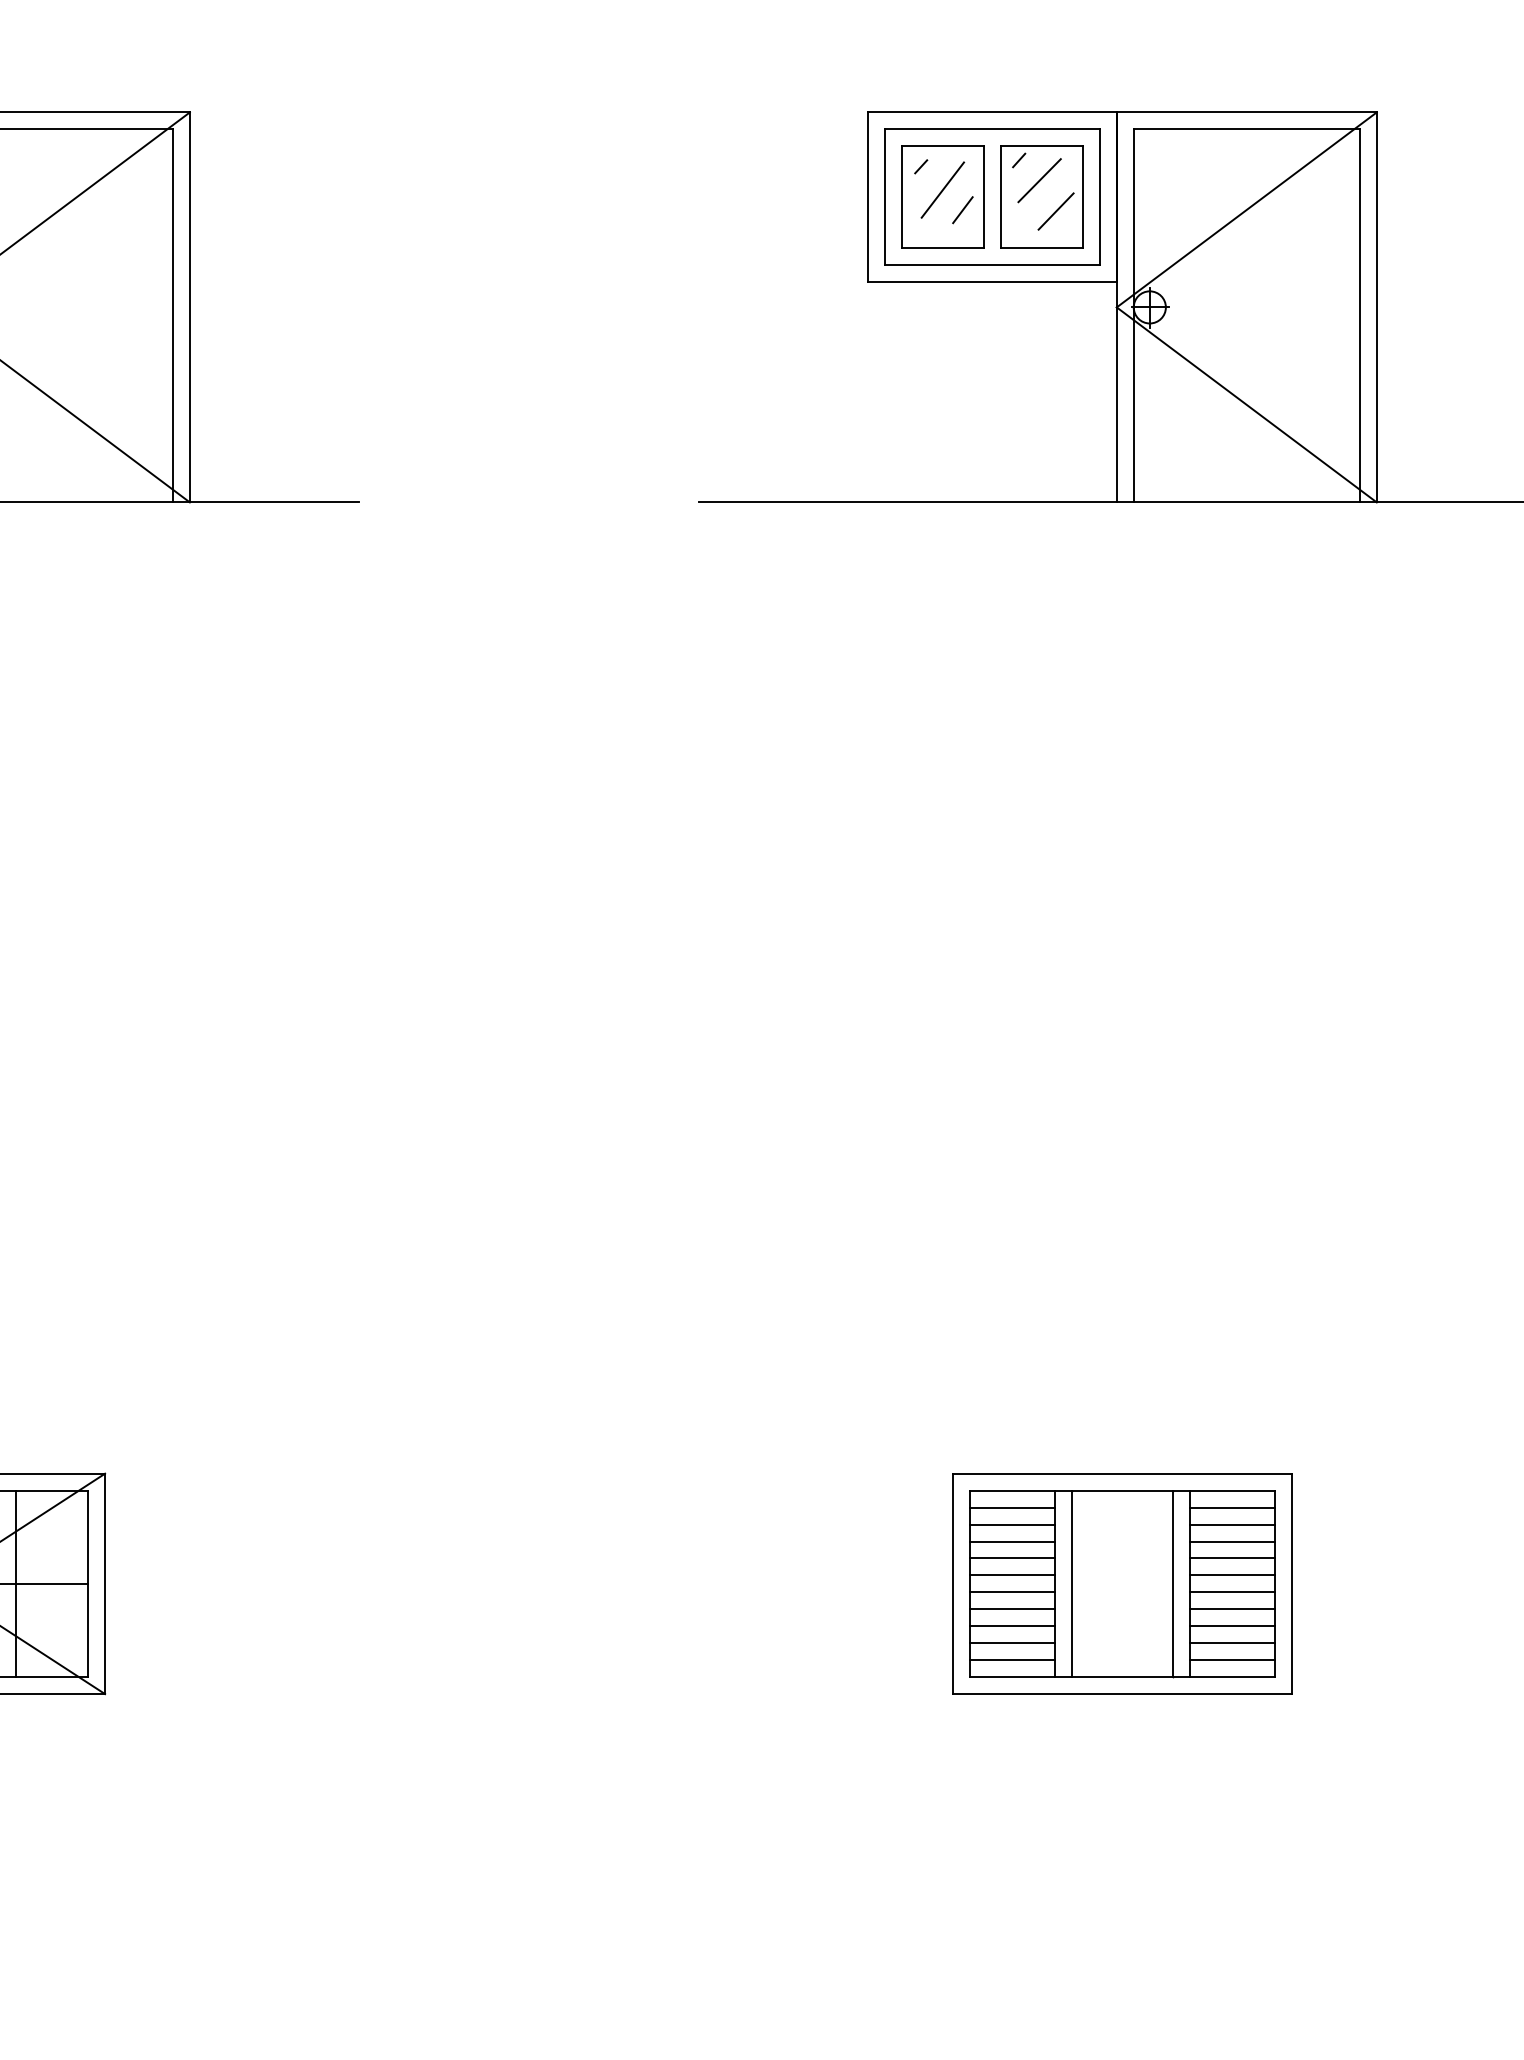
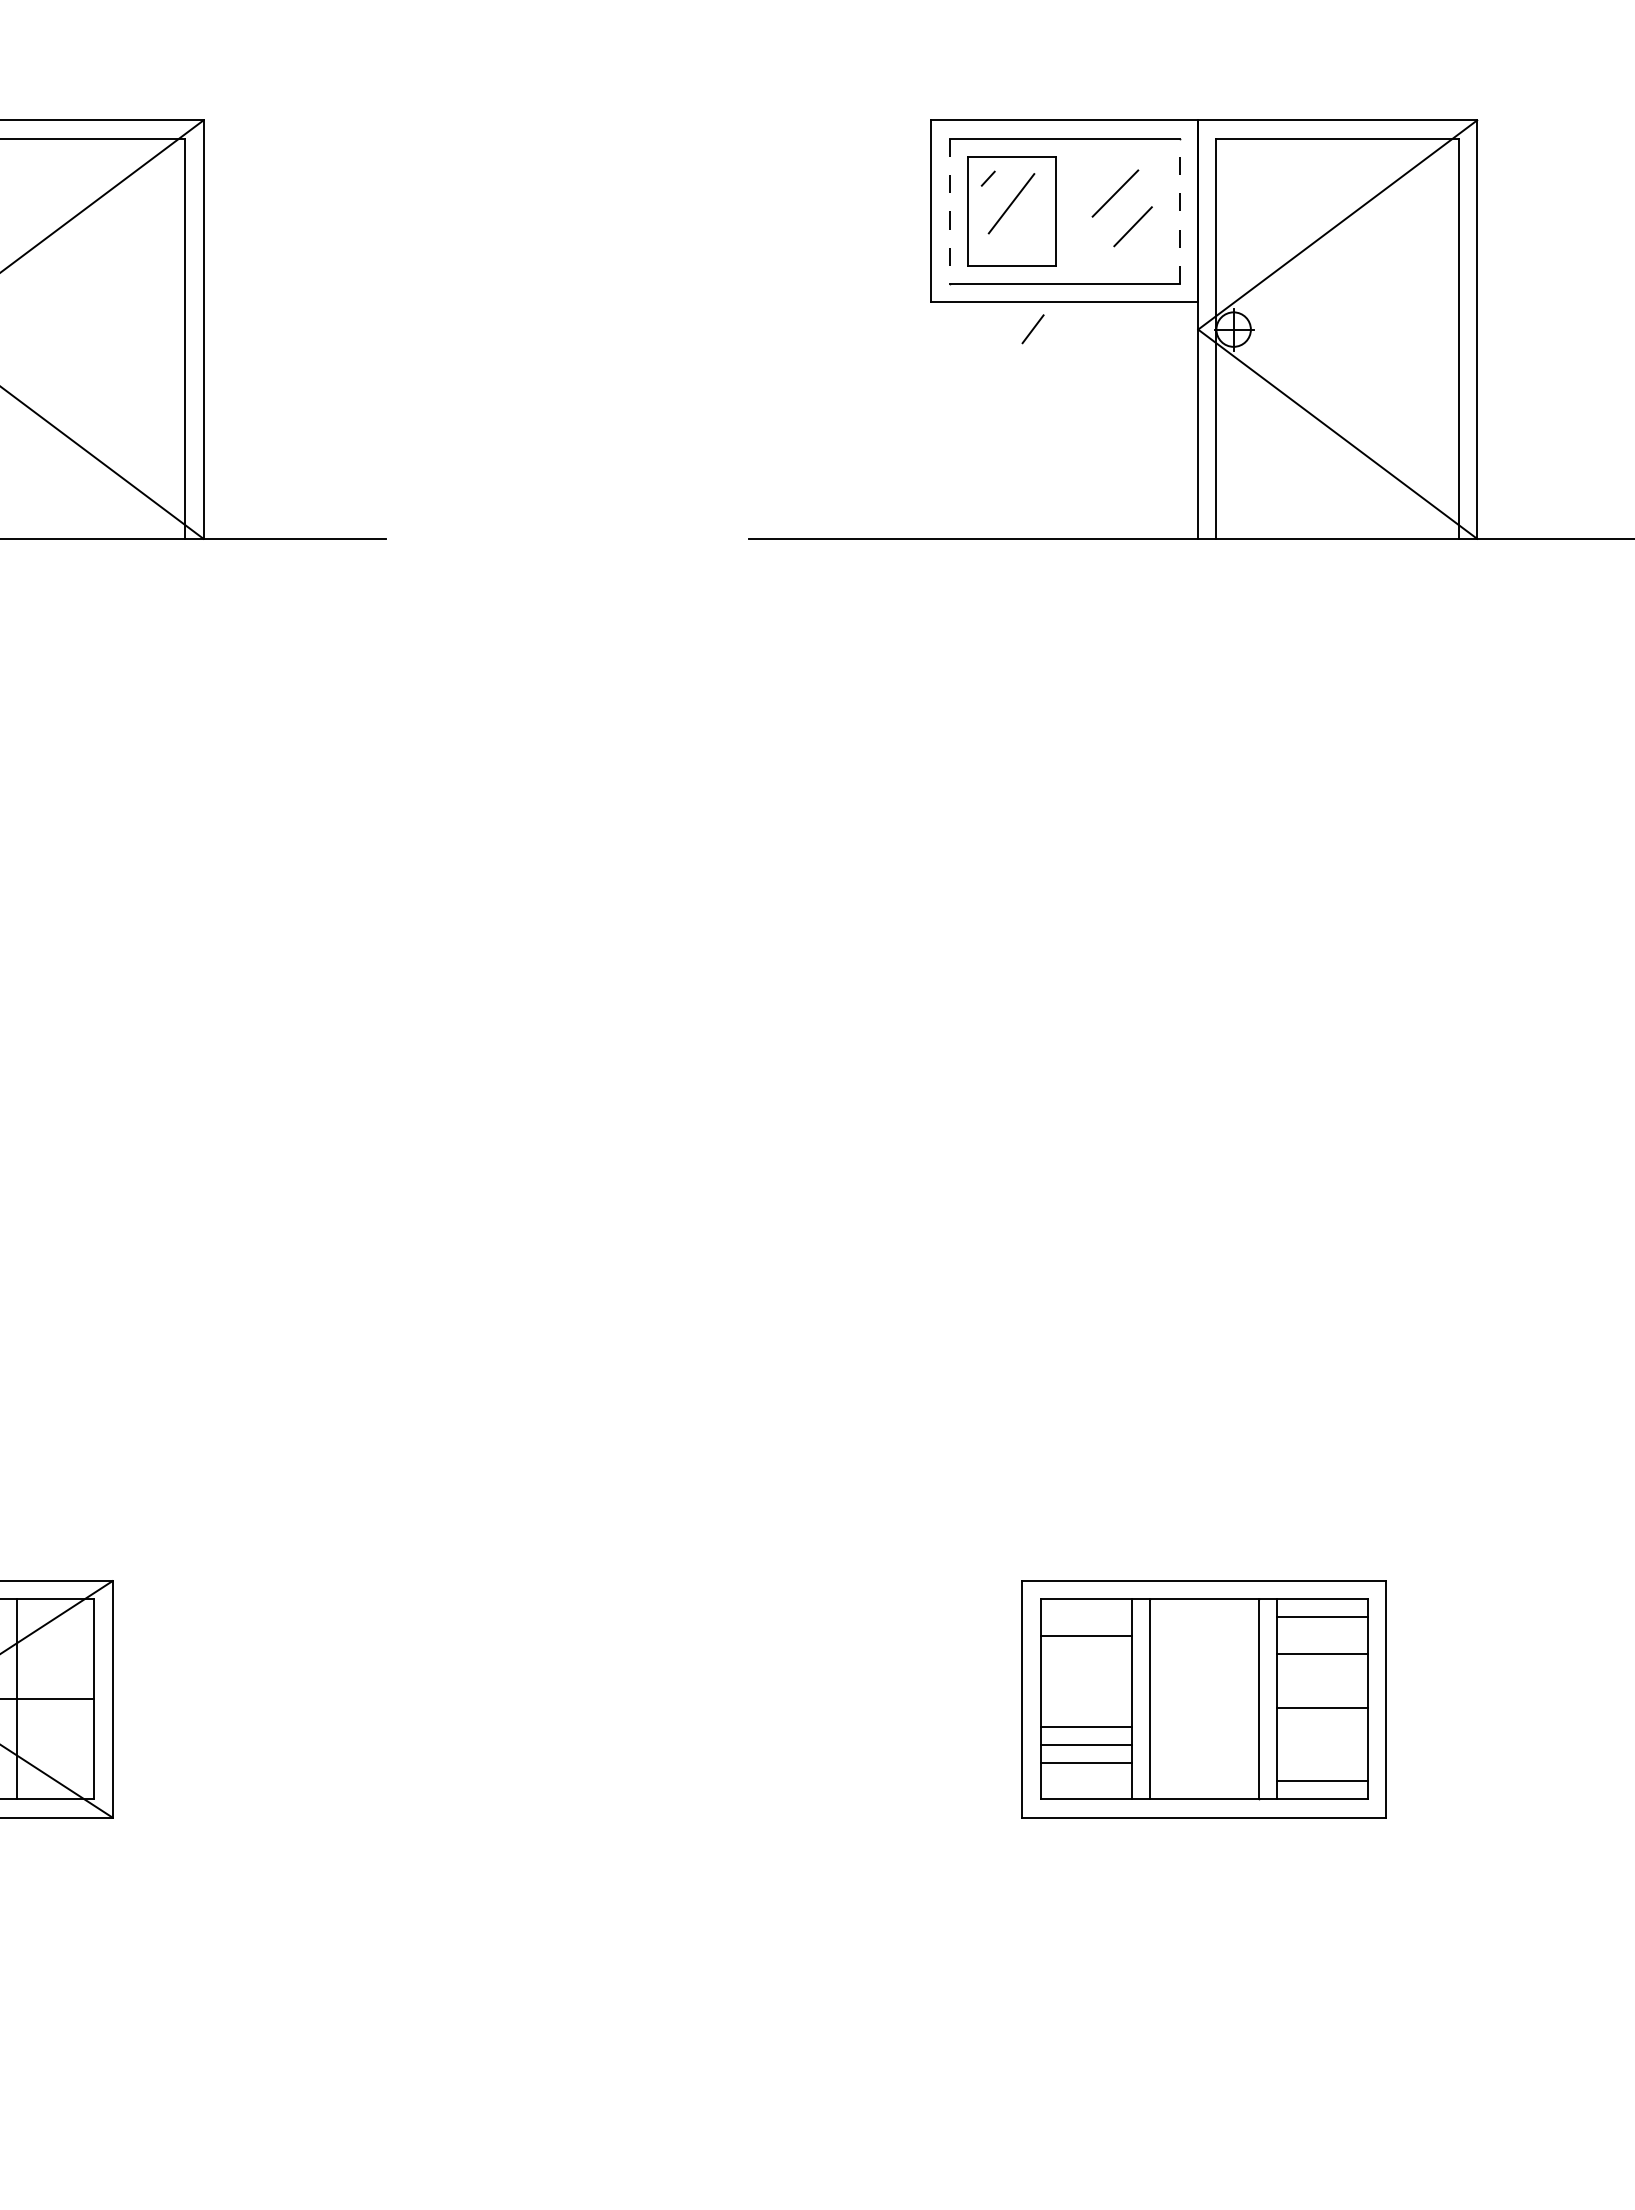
line: (885, 197) -> (949, 211), solid -> dashed
part: (1041, 197) -> (1117, 211), removed
line: (1100, 197) -> (1180, 211), solid -> dashed
line: (962, 210) -> (1032, 329), moved
line: (1011, 1507) -> (1085, 1617), removed
line: (1232, 1524) -> (1322, 1635), removed
line: (1011, 1541) -> (1085, 1653), removed
line: (1011, 1558) -> (1085, 1672), removed
line: (1232, 1558) -> (1322, 1672), removed
line: (1011, 1575) -> (1085, 1690), removed
line: (1232, 1575) -> (1322, 1690), removed
line: (1011, 1592) -> (1085, 1708), removed
line: (1232, 1609) -> (1322, 1726), removed
line: (1232, 1625) -> (1322, 1744), removed
line: (1232, 1643) -> (1322, 1763), removed
line: (1011, 1660) -> (1085, 1781), removed

